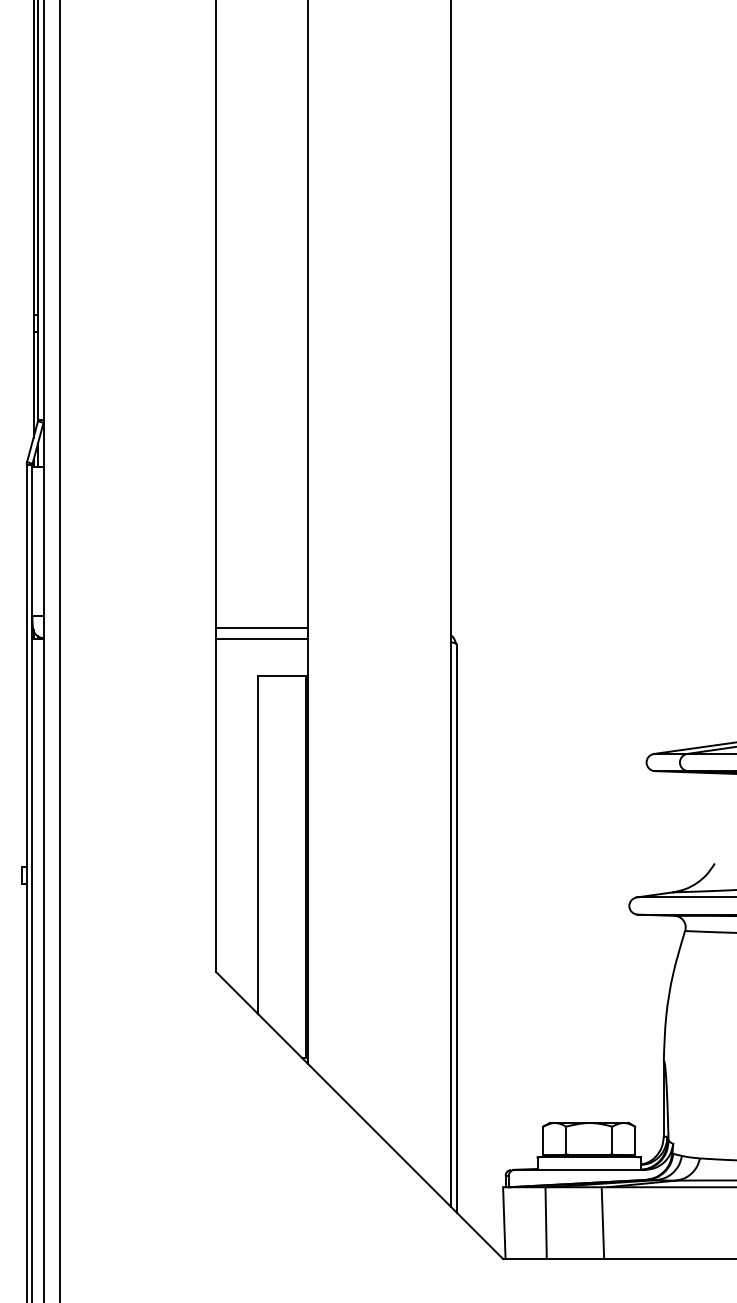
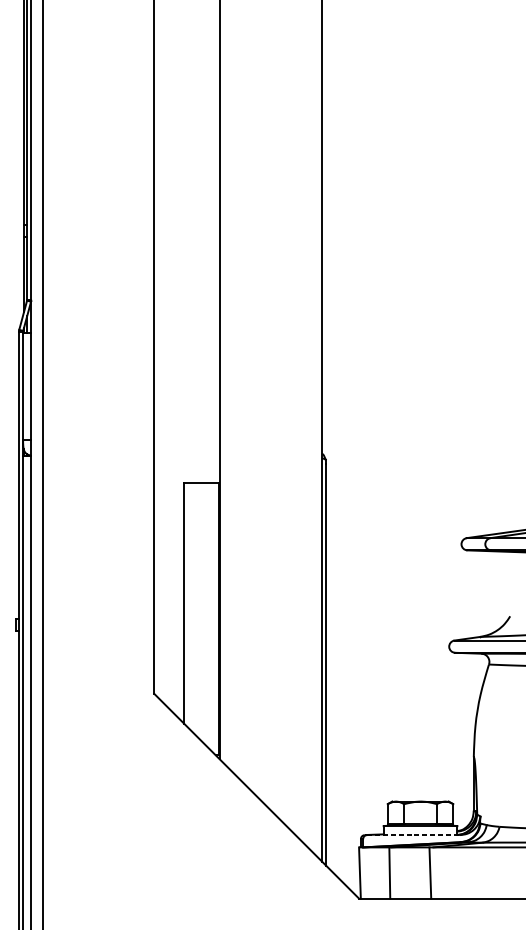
line: (261, 627) -> (186, 447), removed
line: (261, 639) -> (186, 456), removed
line: (579, 1170) -> (413, 835), solid -> dashed

